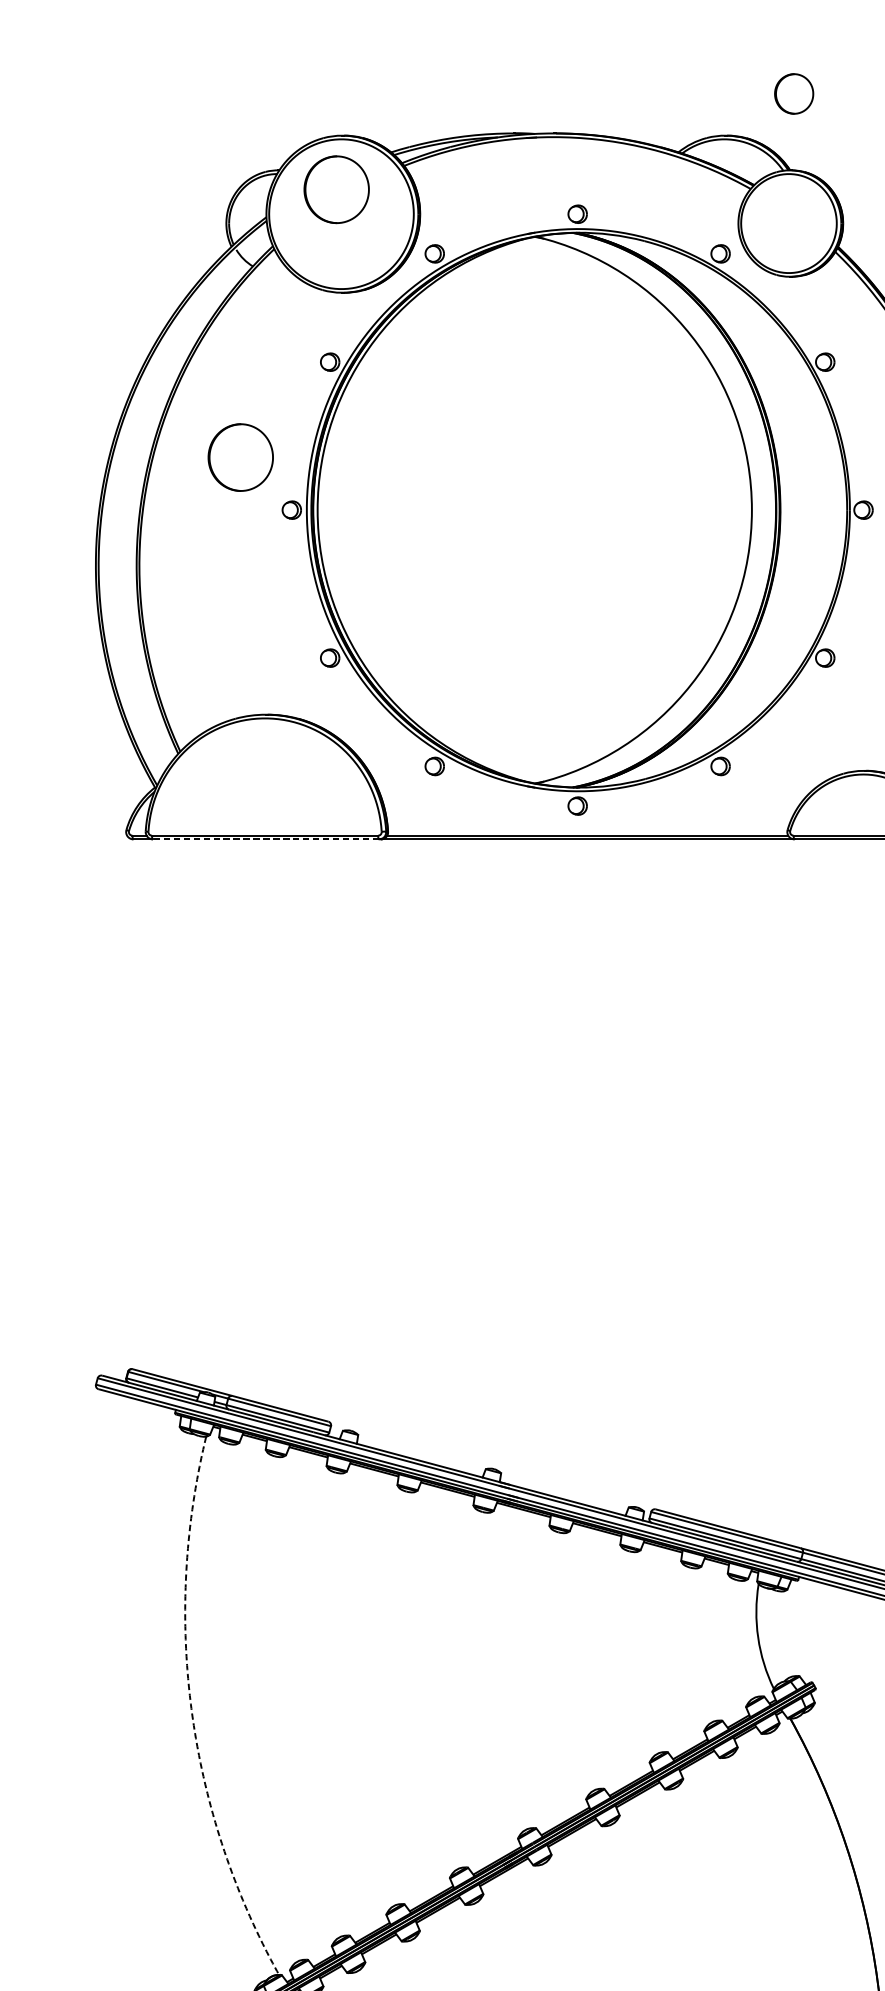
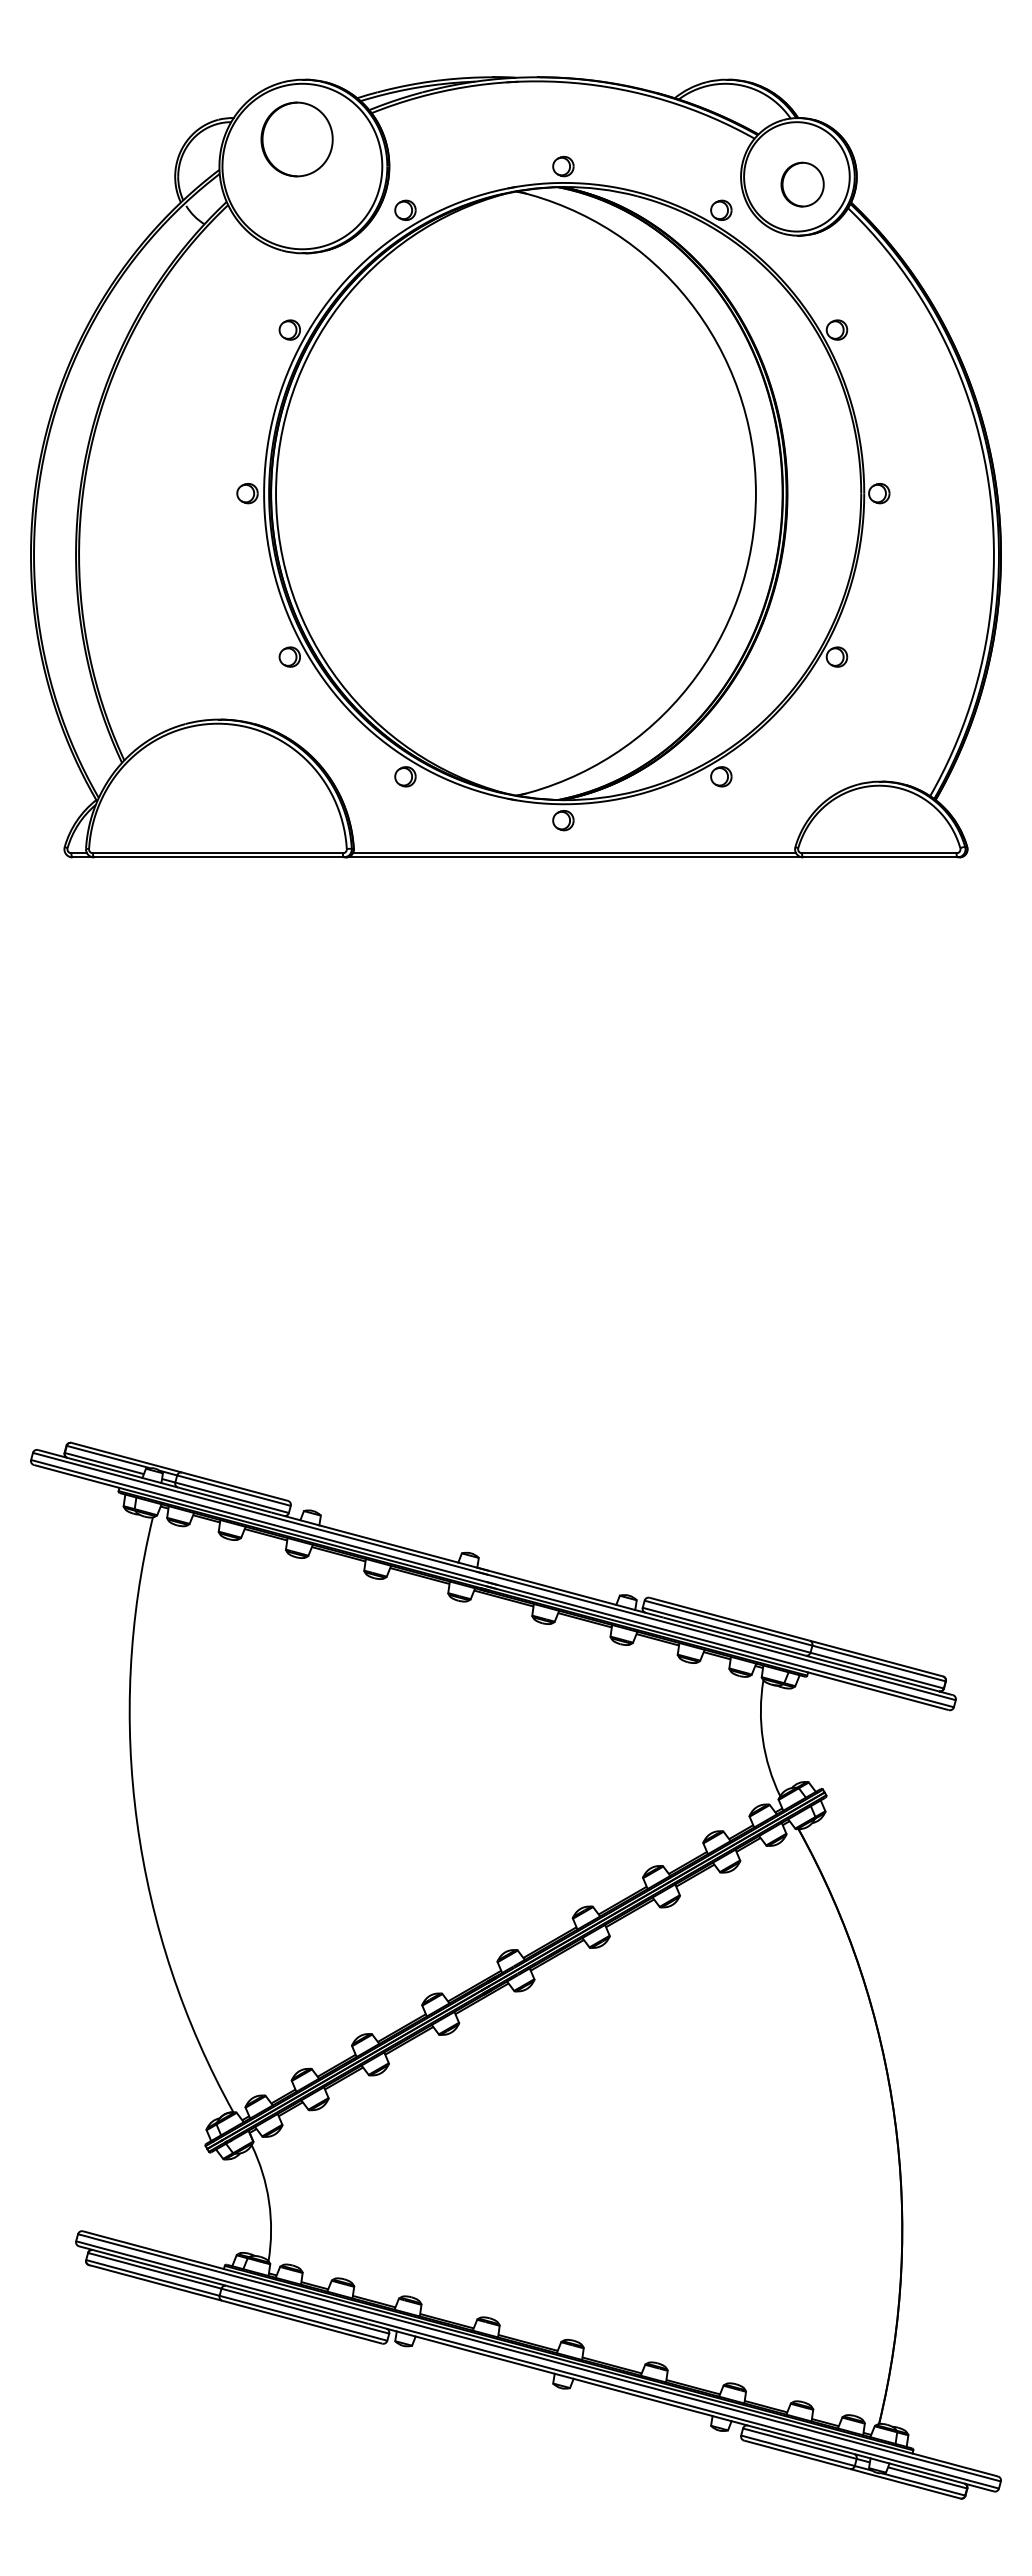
part: (794, 93) -> (802, 184), moved
part: (240, 457) -> (190, 435), removed
line: (266, 839) -> (219, 857), dashed -> solid
arc: (192, 1712) -> (137, 1822), dashed -> solid

